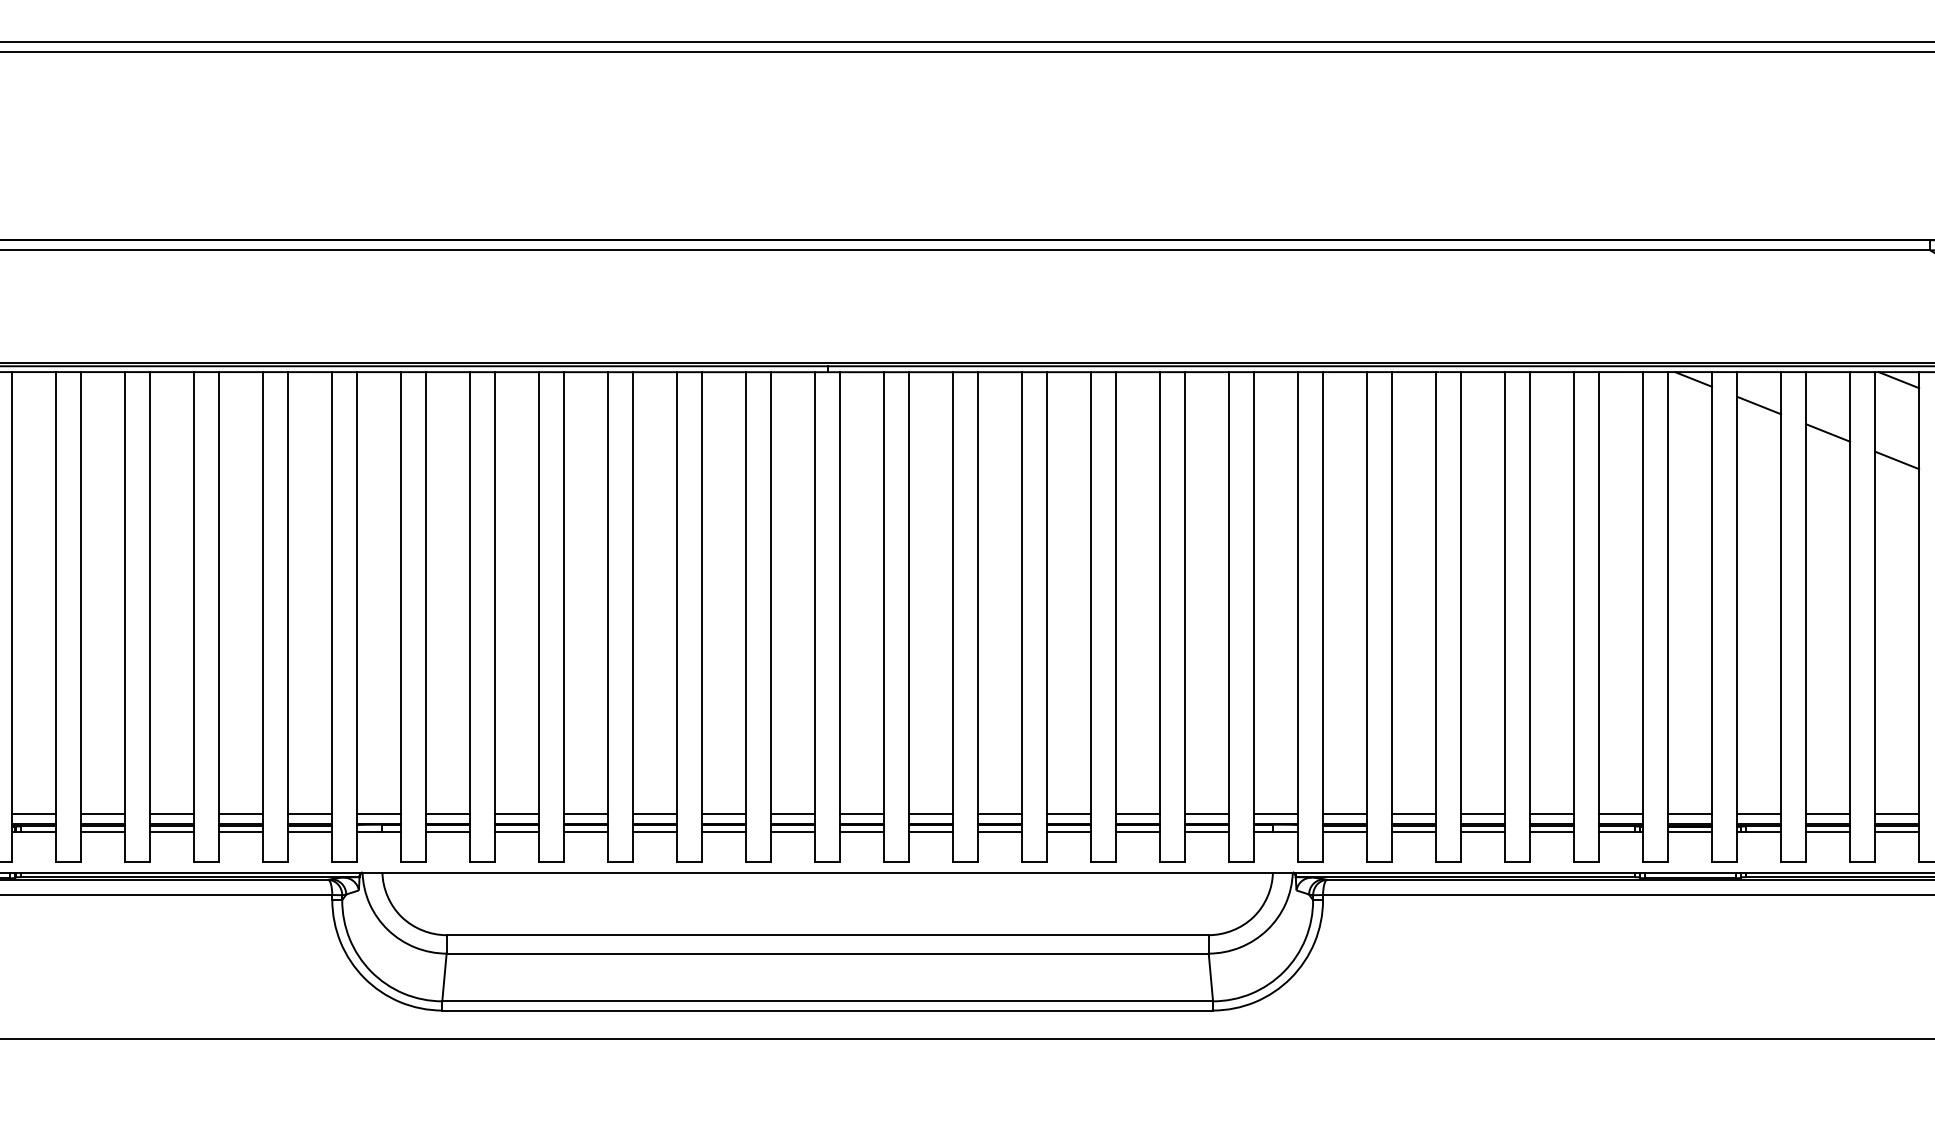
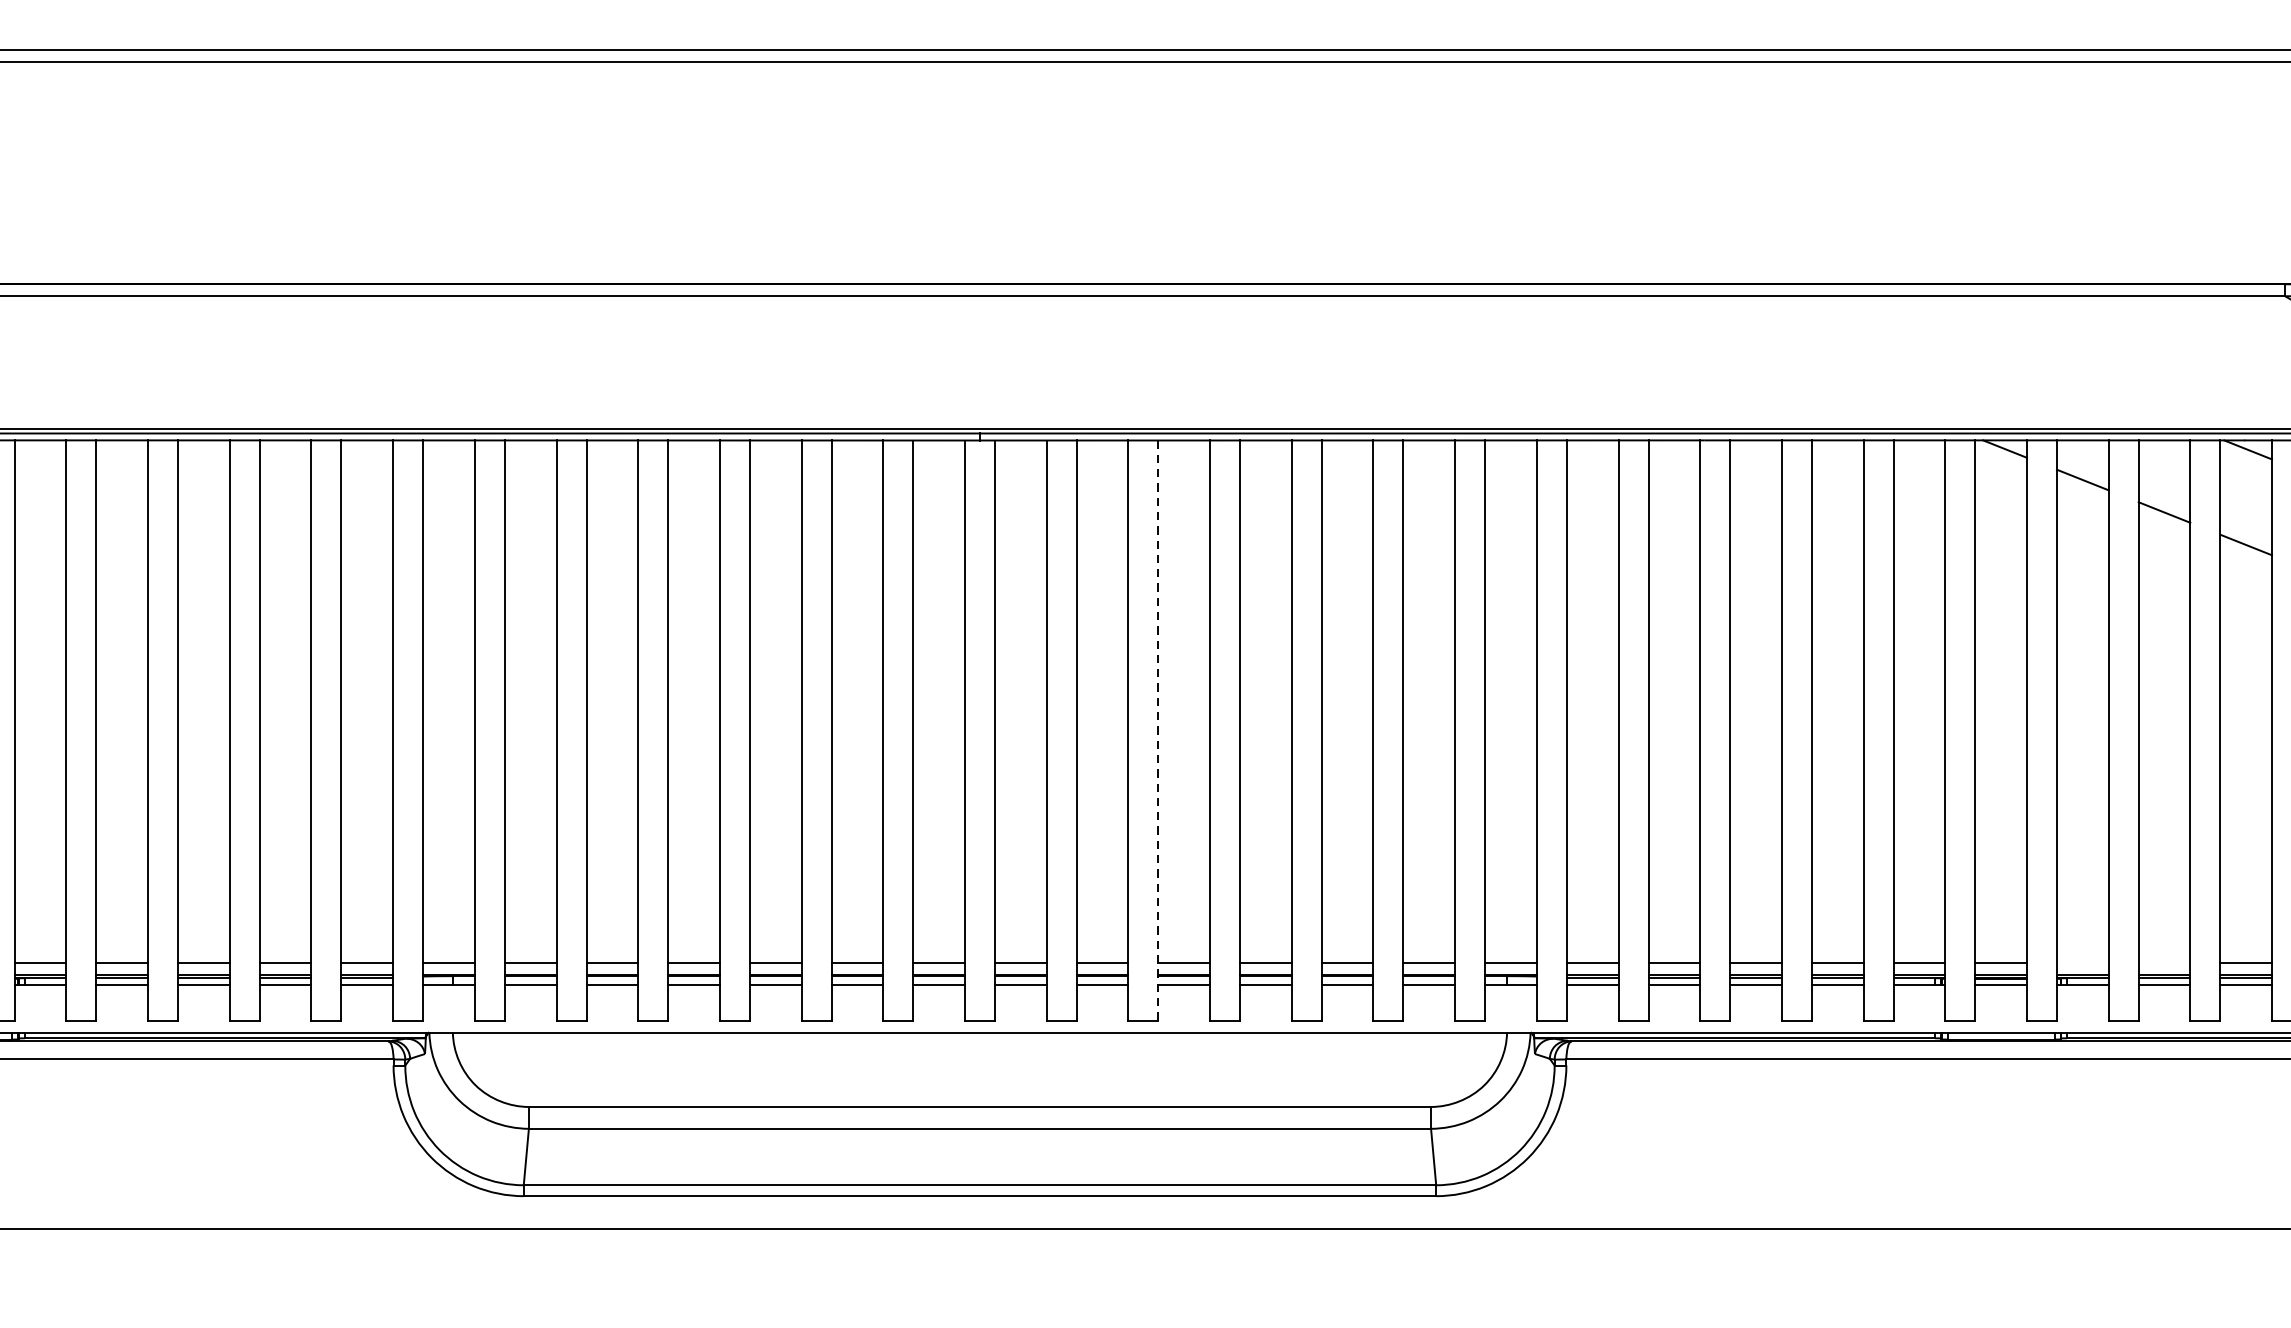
line: (978, 617) -> (1158, 730), solid -> dashed
line: (1759, 813) -> (2083, 962), removed
line: (1828, 813) -> (2164, 962), removed

